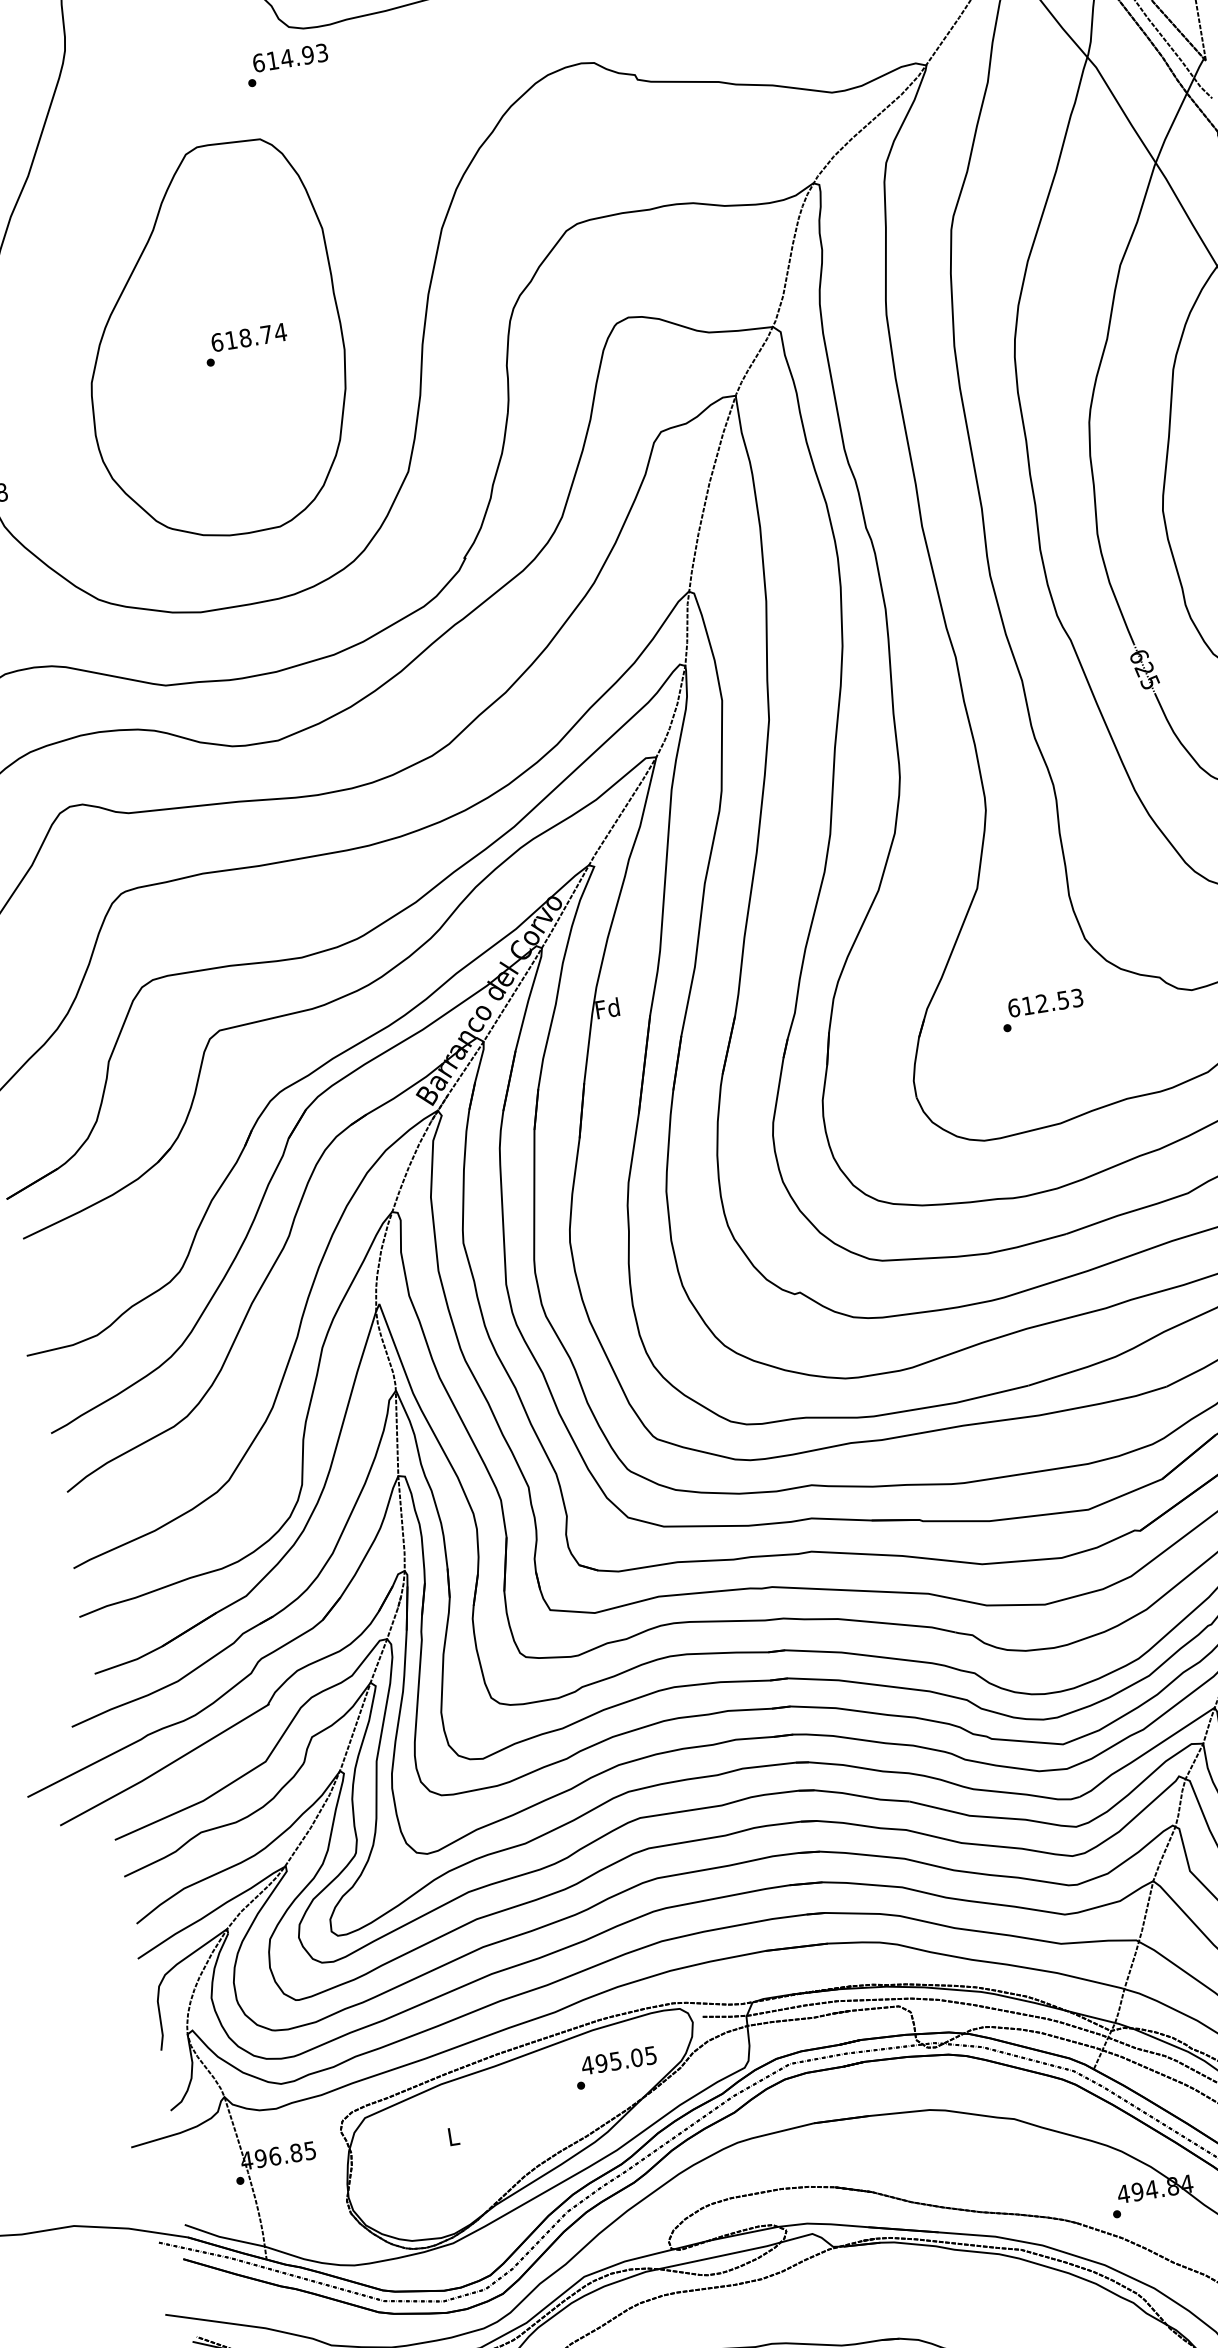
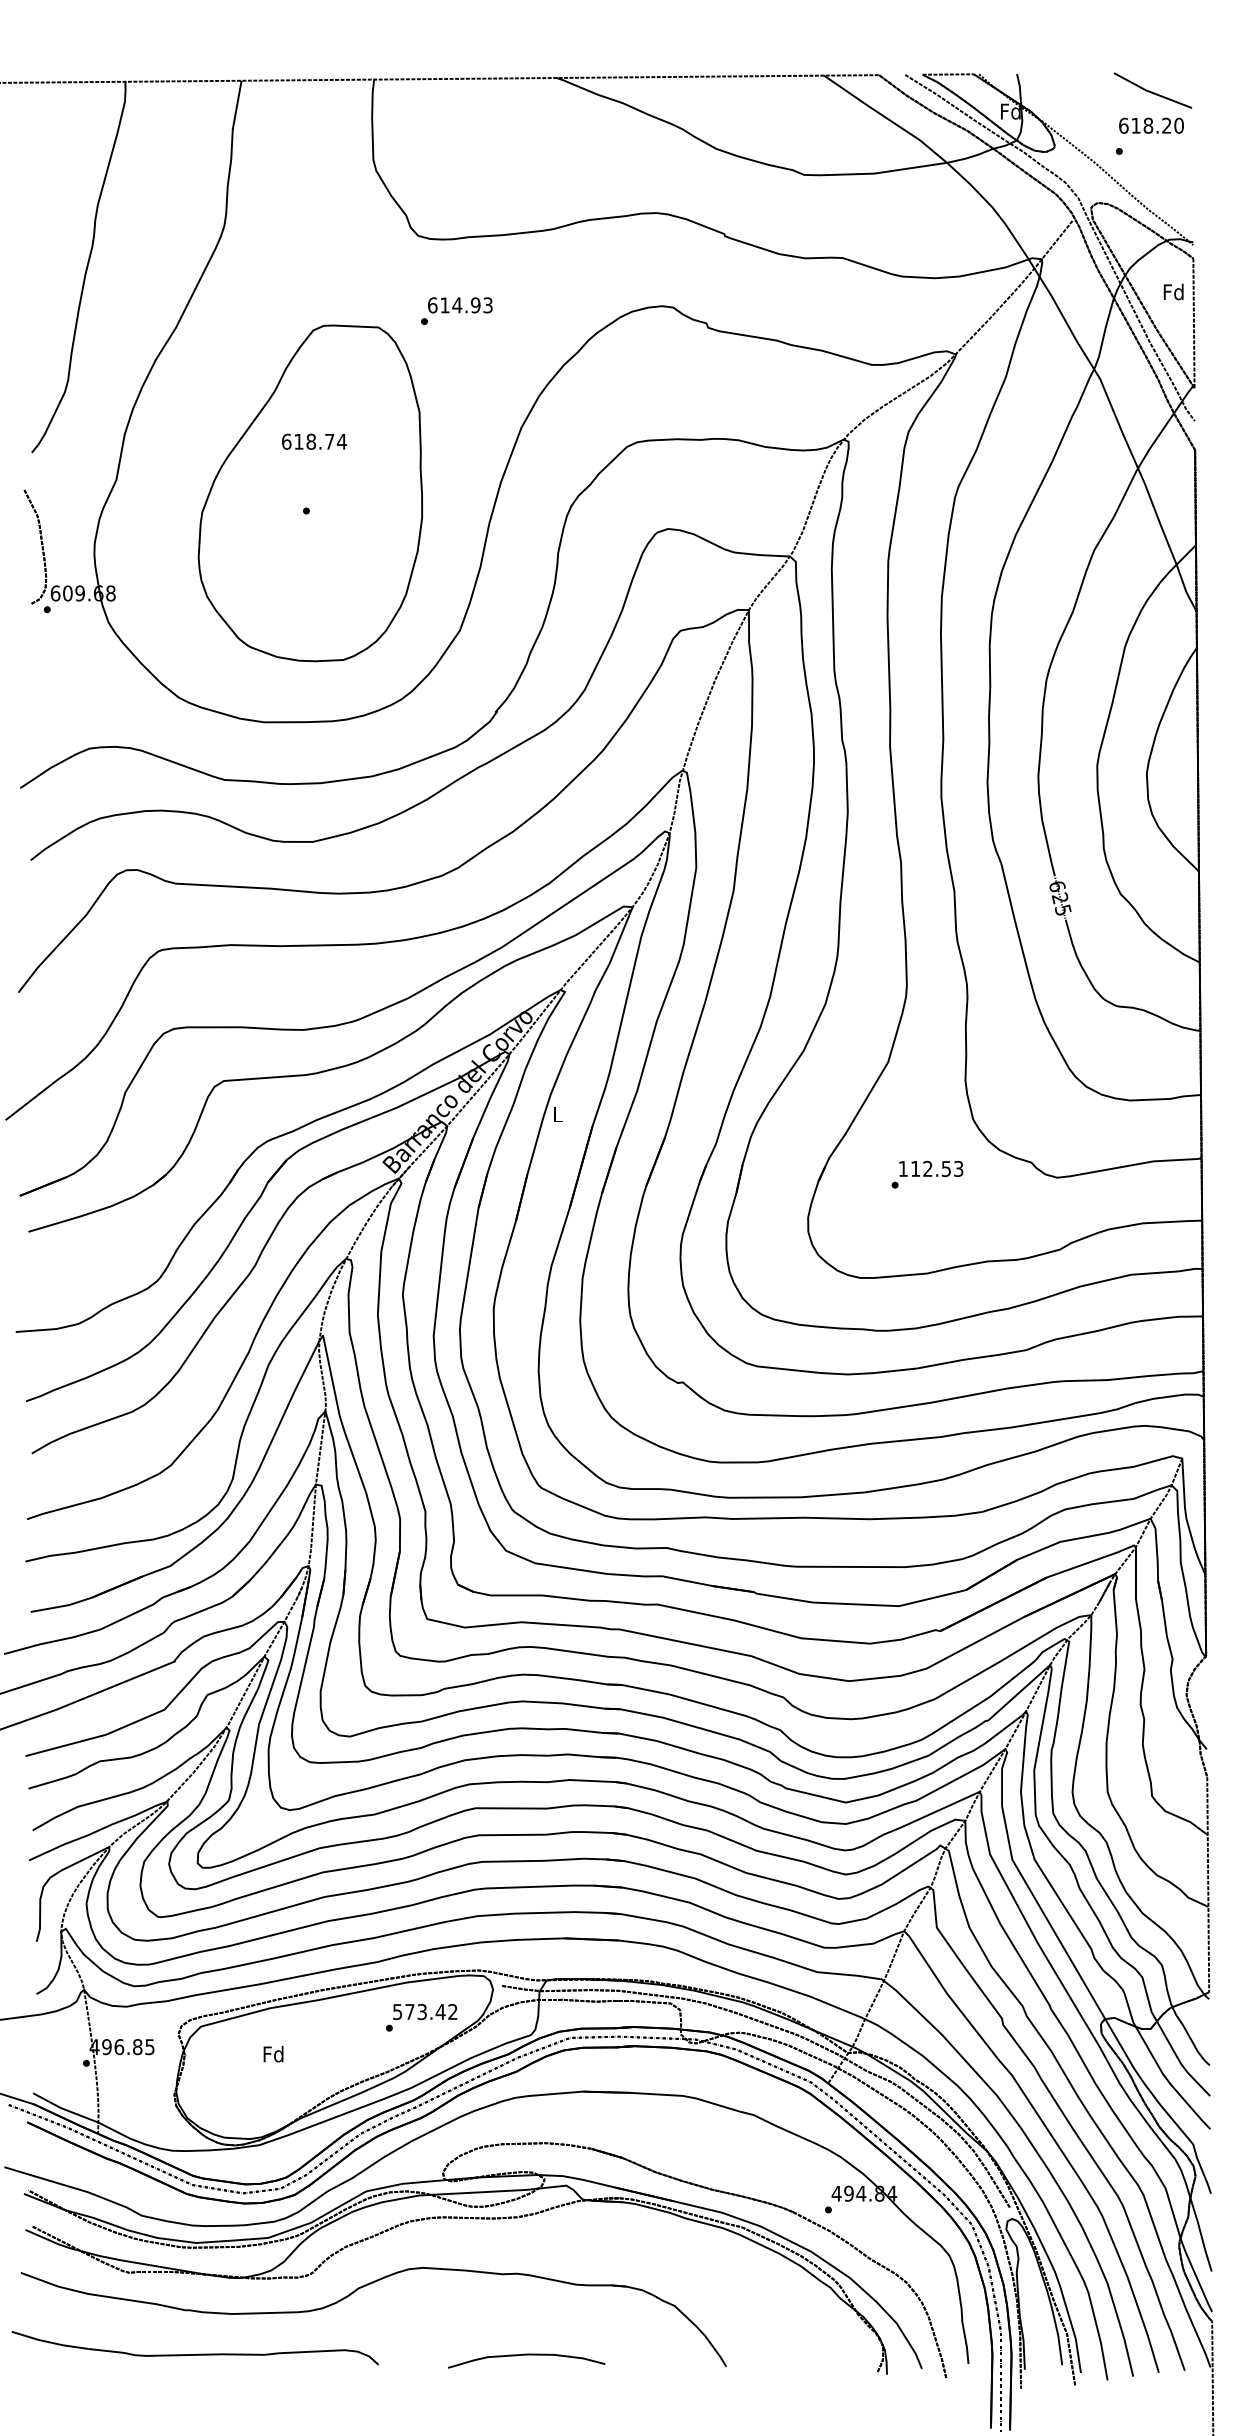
text: (286, 64) -> (456, 310), moved
text: (249, 337) -> (314, 441), moved
text: (1014, 1007) -> (903, 1168), 612.53 -> 112.53
text: (607, 1008) -> (557, 1114), Fd -> L
text: (618, 2061) -> (424, 2012), 495.05 -> 573.42
text: (452, 2135) -> (273, 2053), L -> Fd

